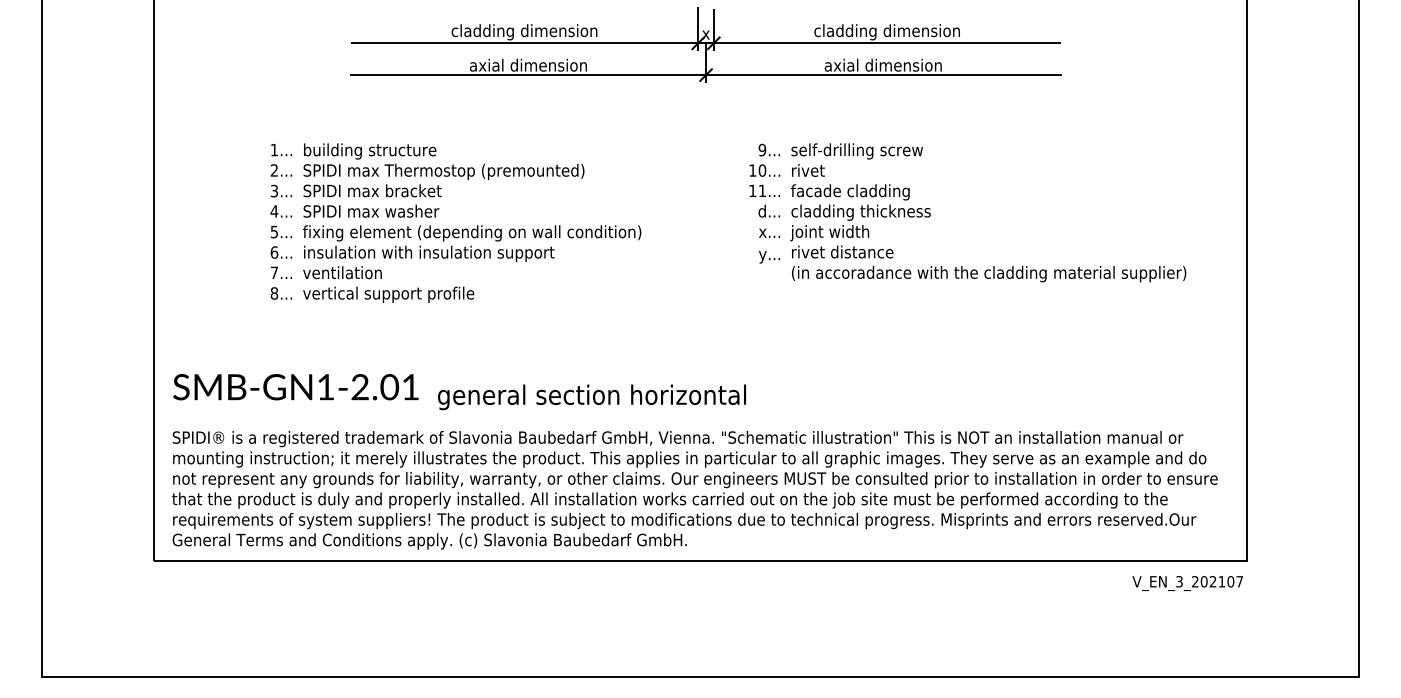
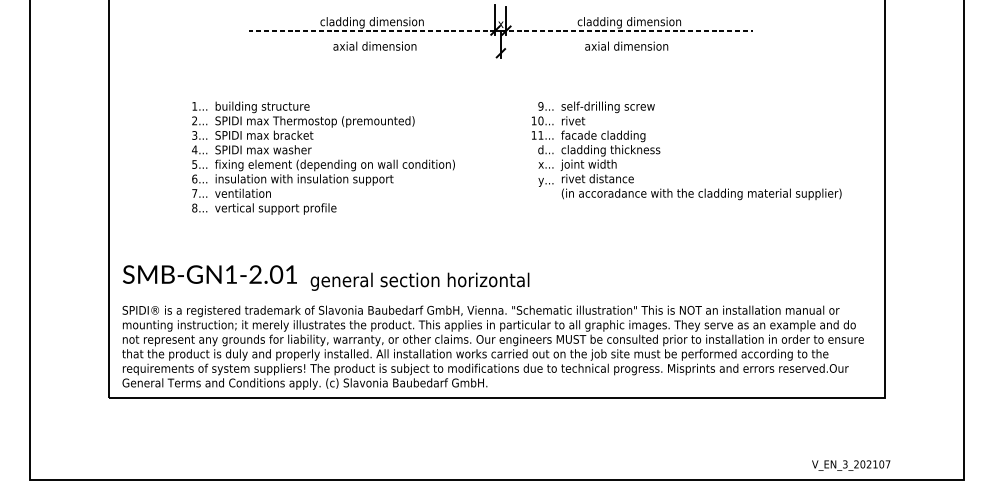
line: (524, 43) -> (372, 30), solid -> dashed
line: (883, 43) -> (626, 30), solid -> dashed
line: (705, 75) -> (500, 53), removed
text: (1187, 583) -> (850, 465), moved

